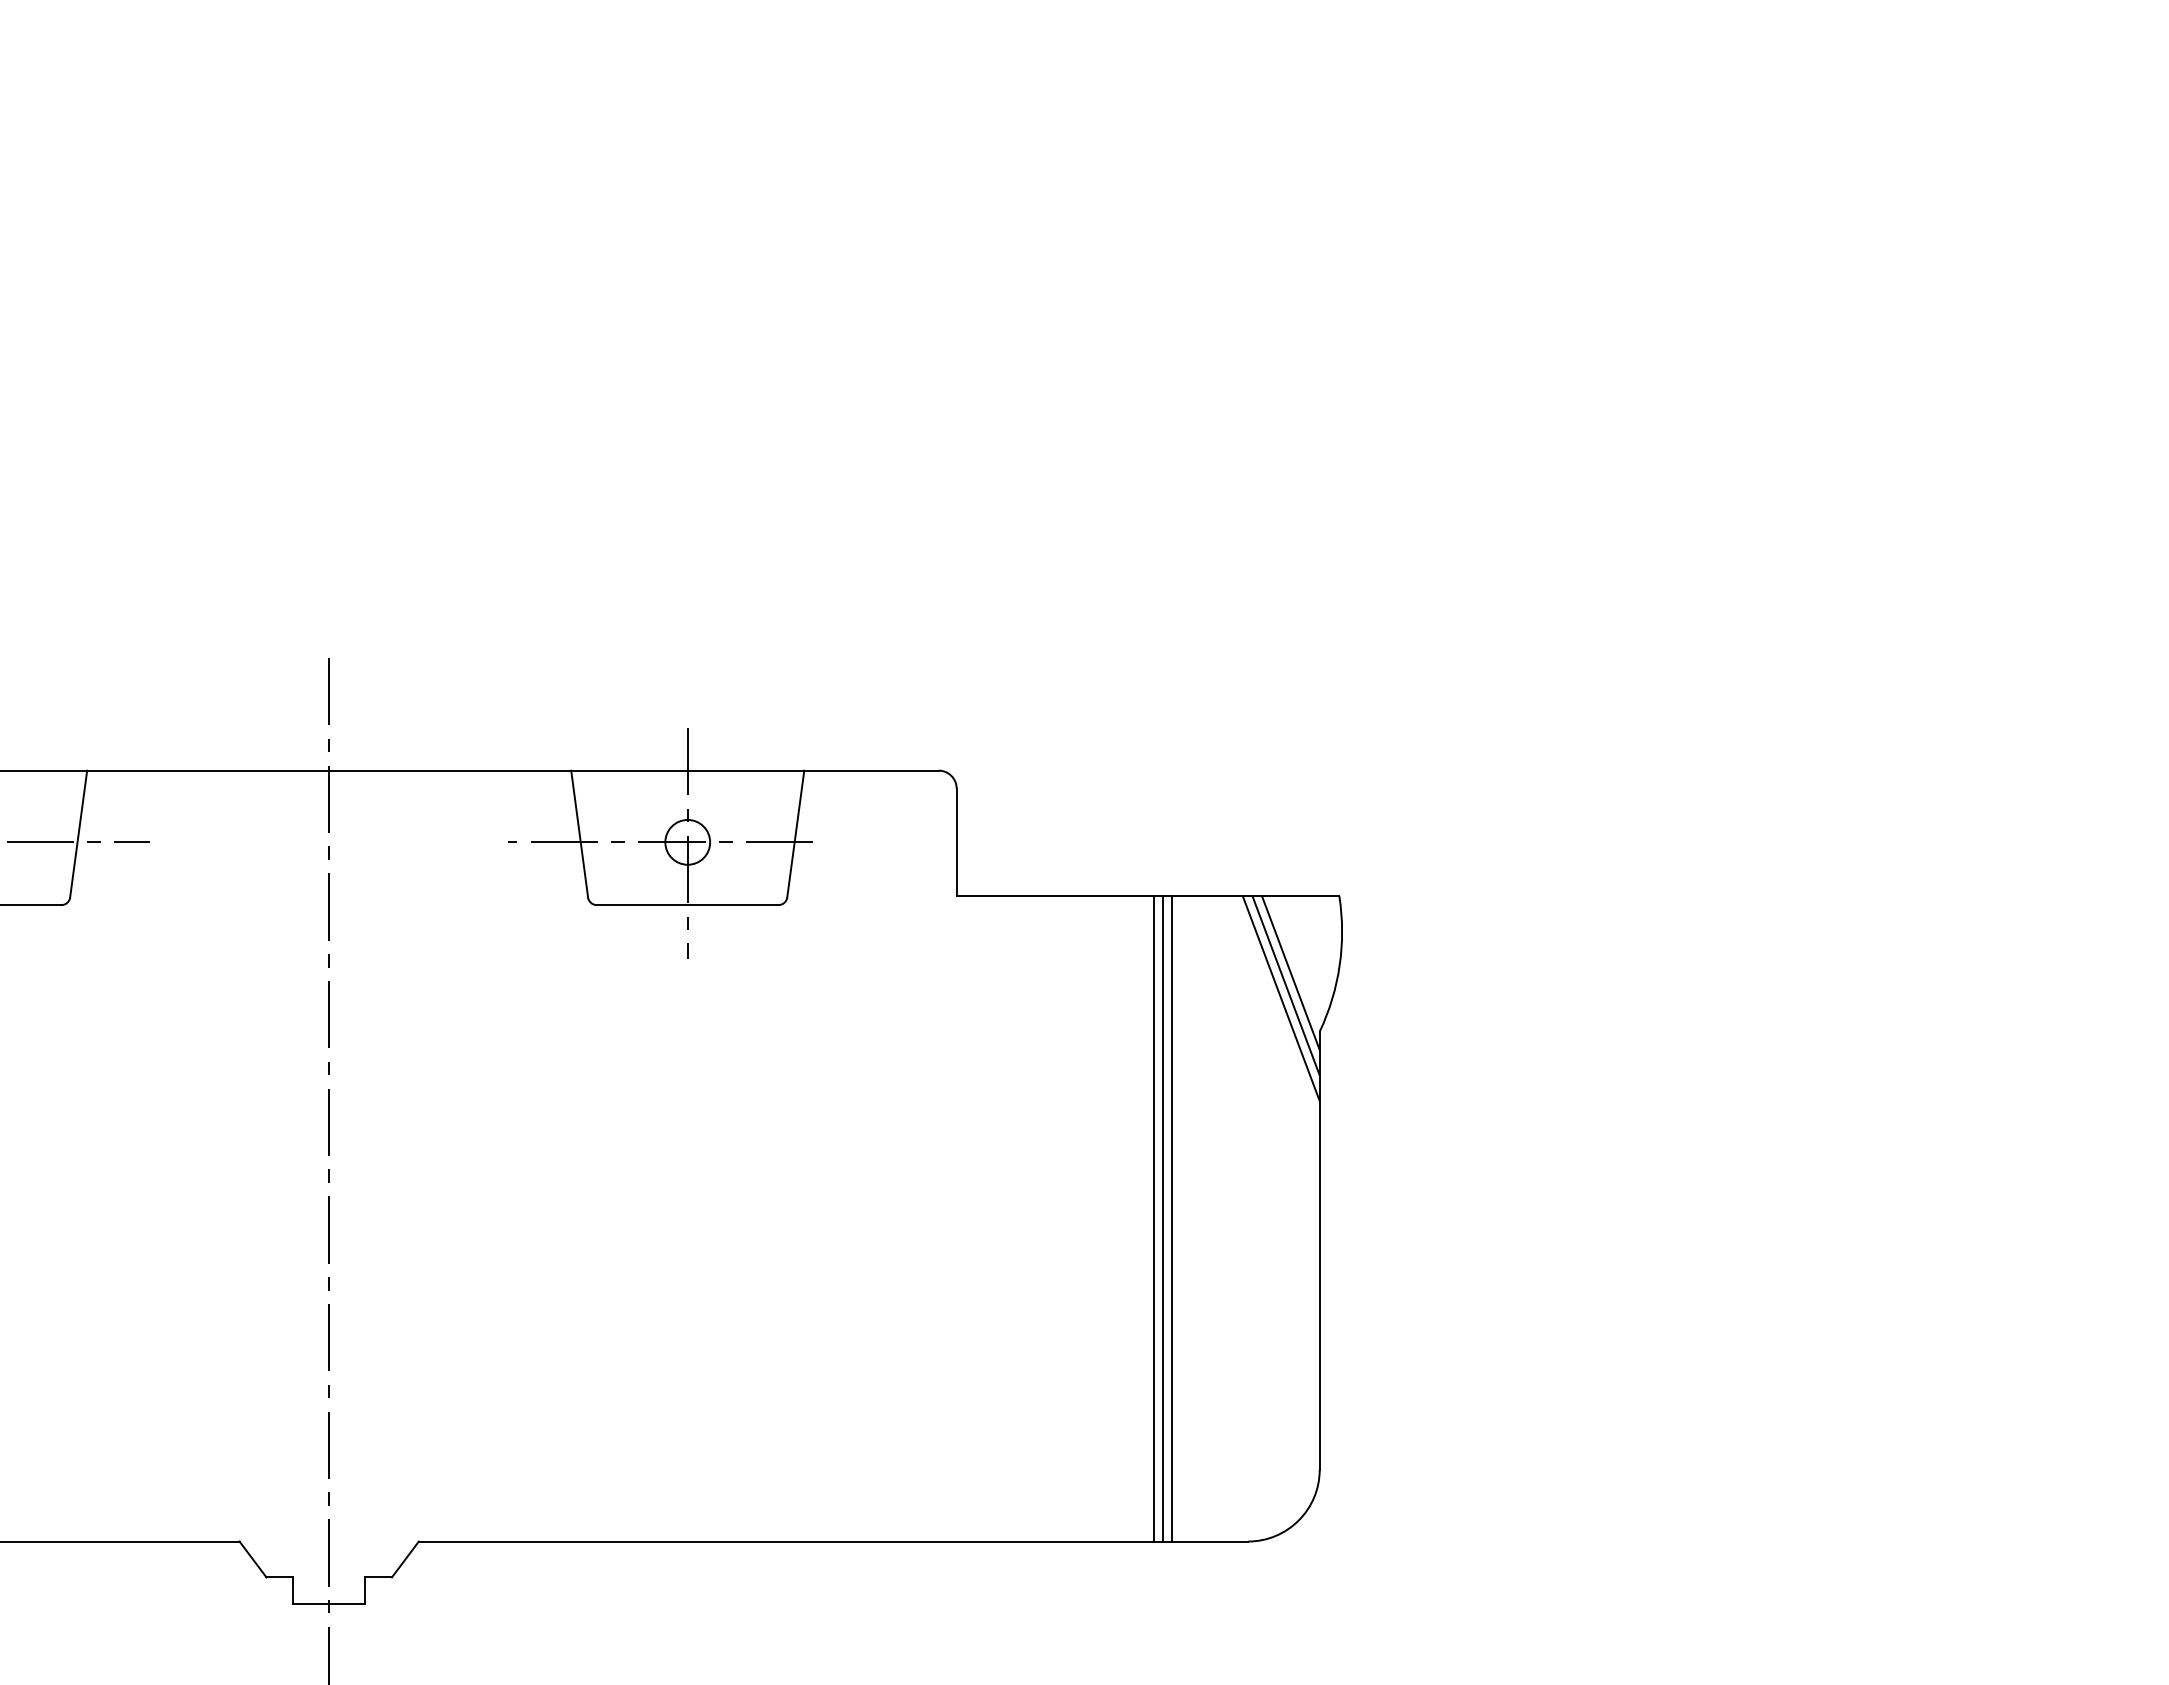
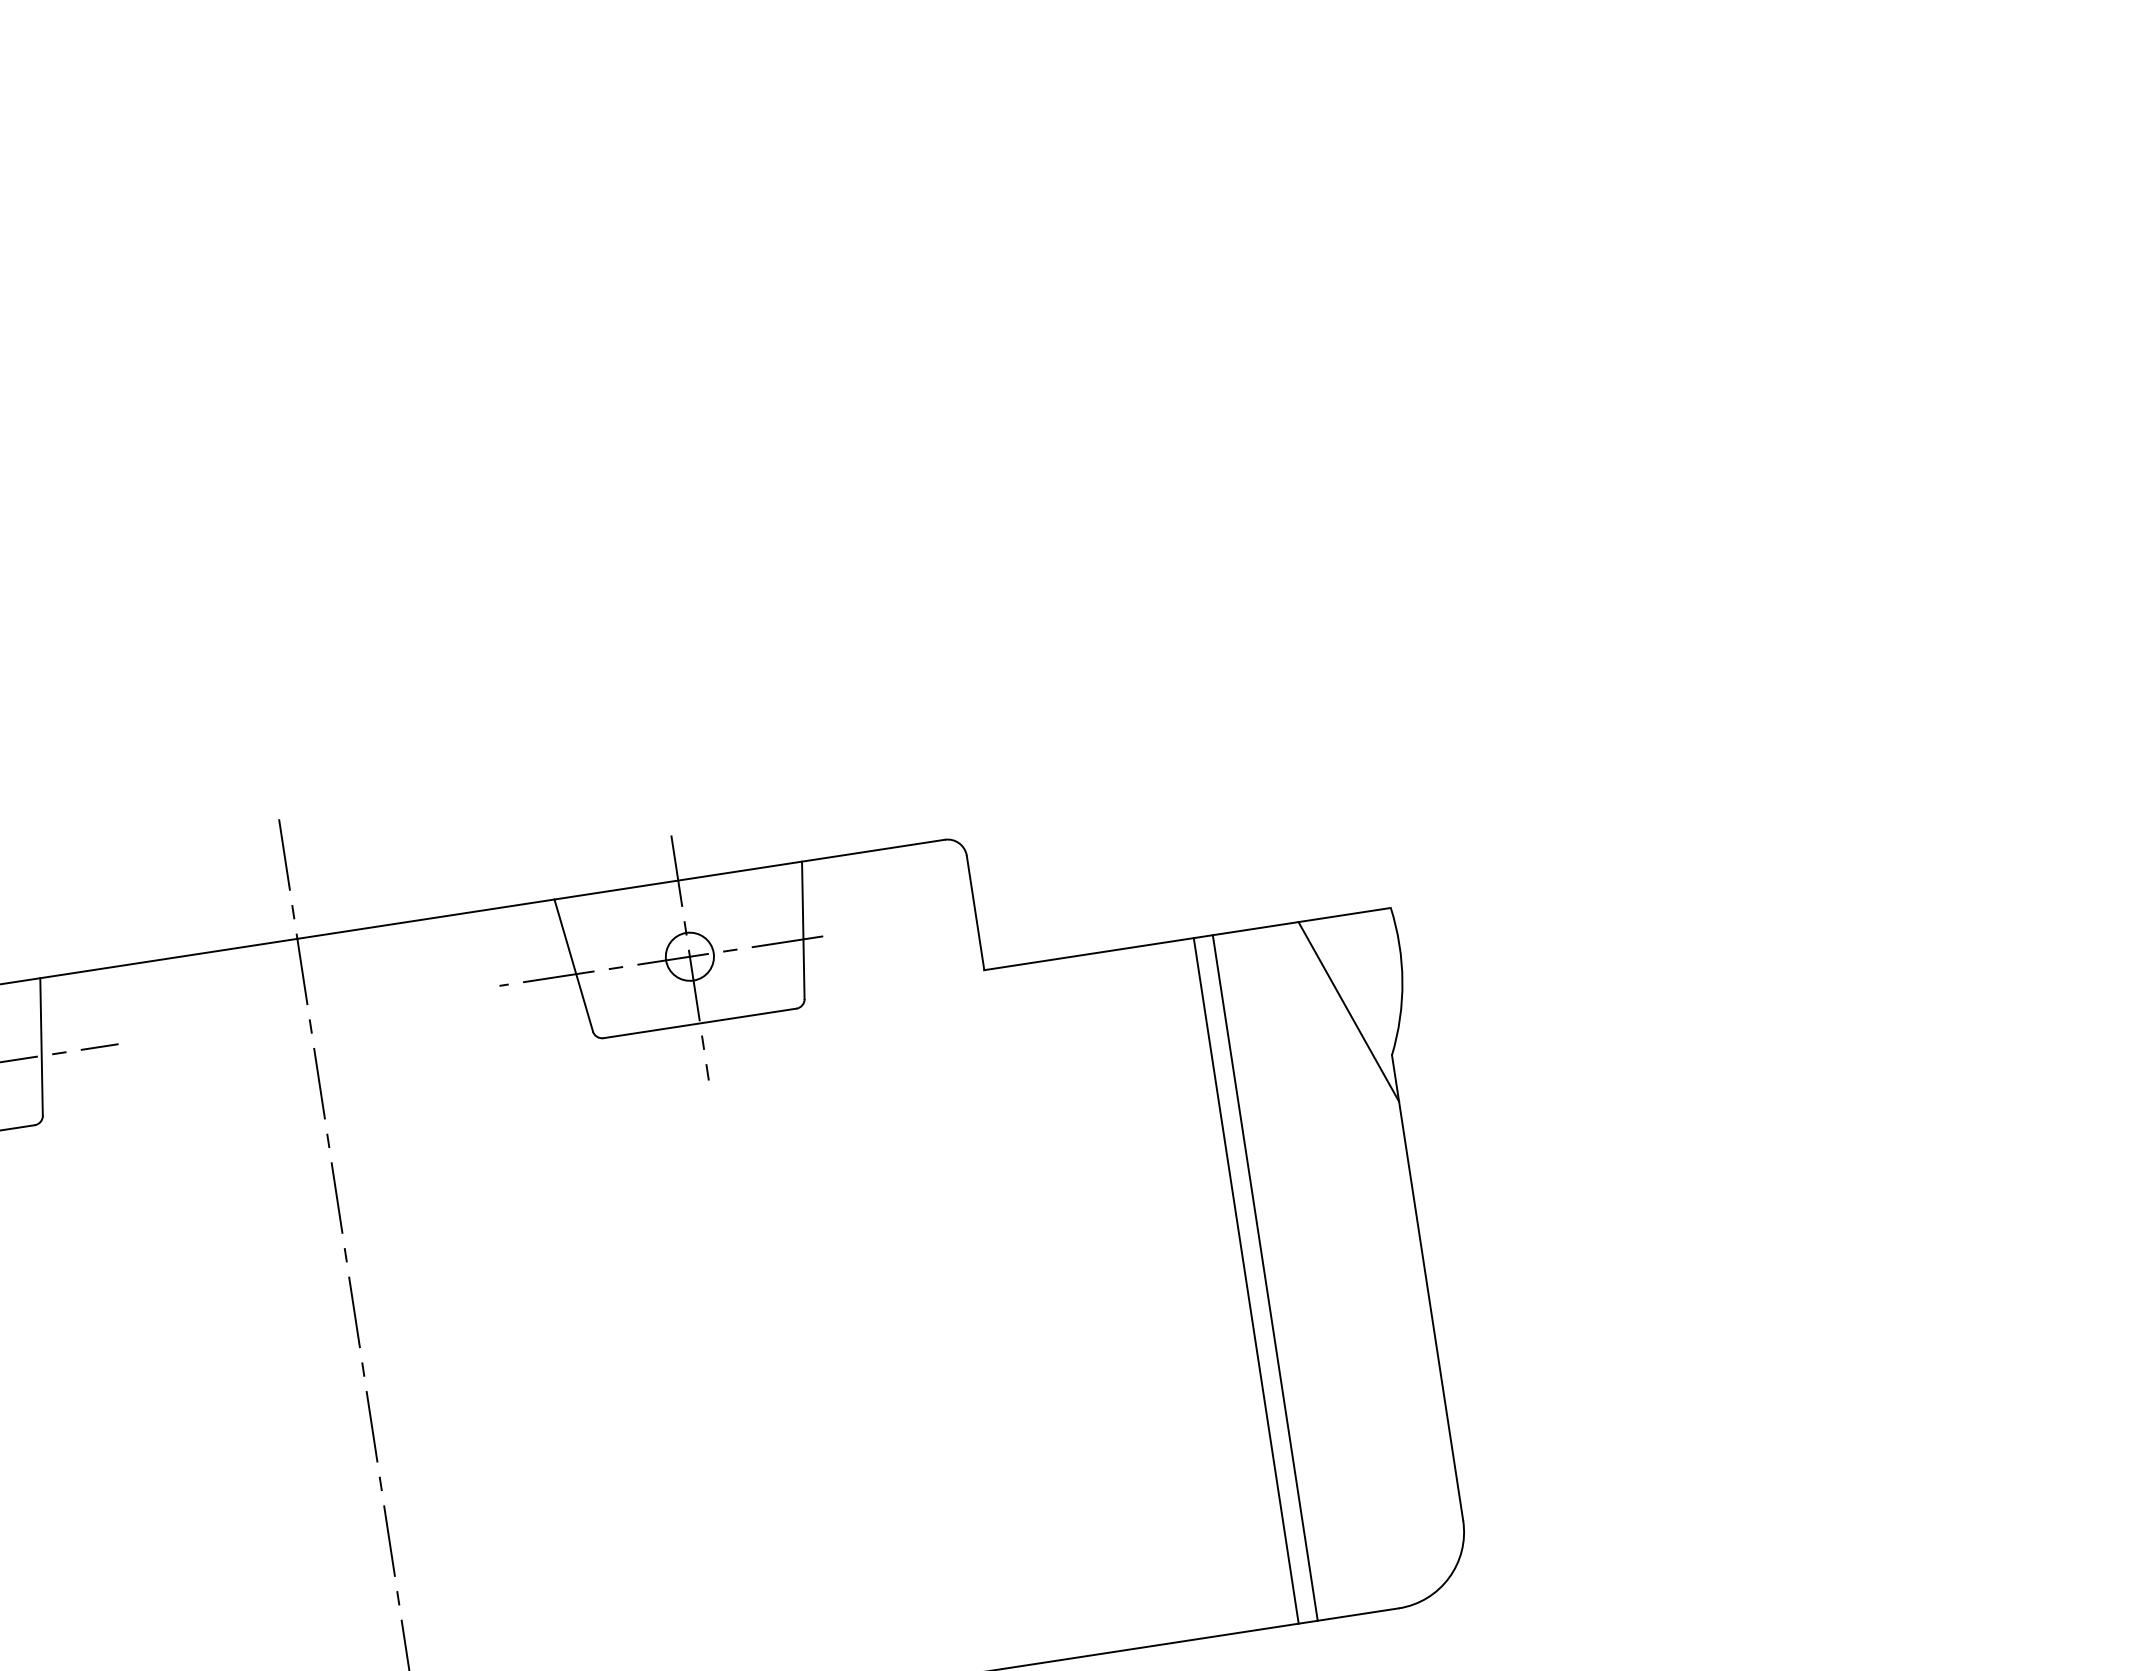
line: (1290, 972) -> (1351, 997), removed
line: (1280, 998) -> (1344, 1026), removed
line: (1162, 1218) -> (1255, 1279), removed

